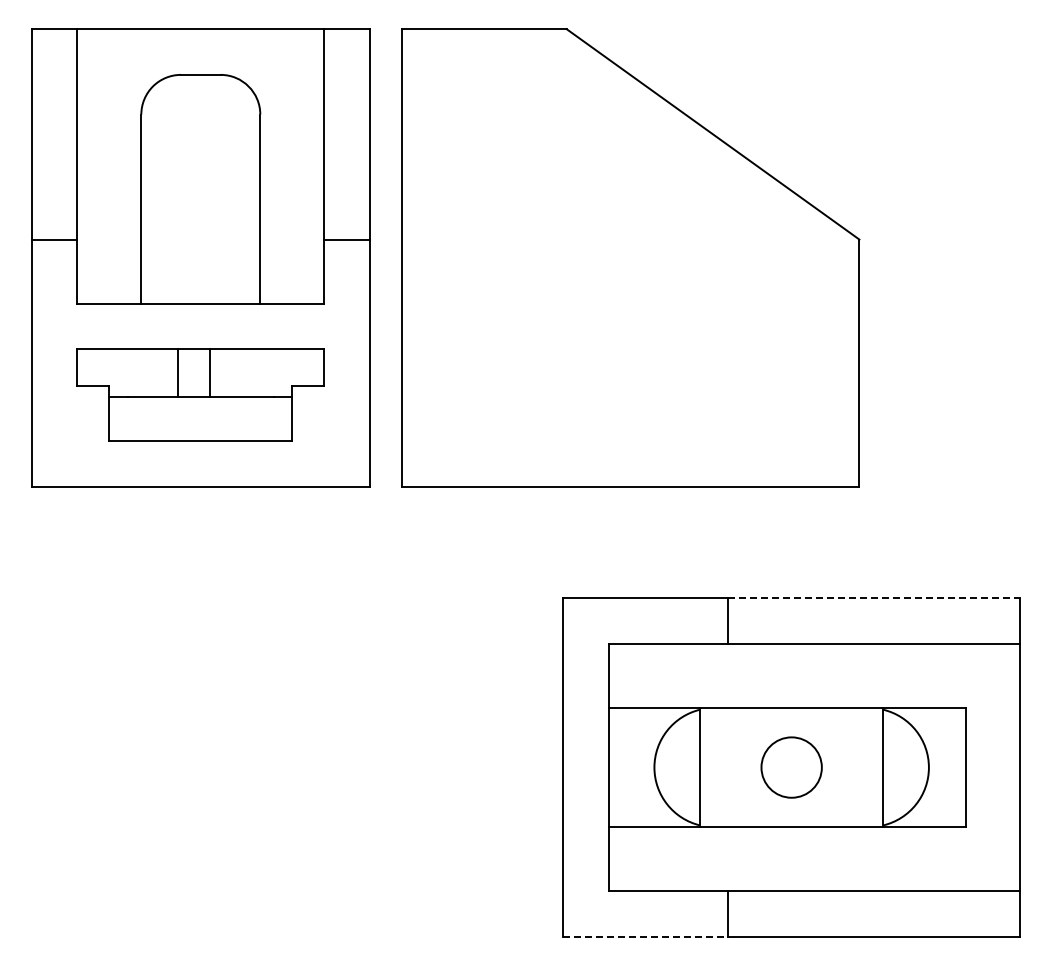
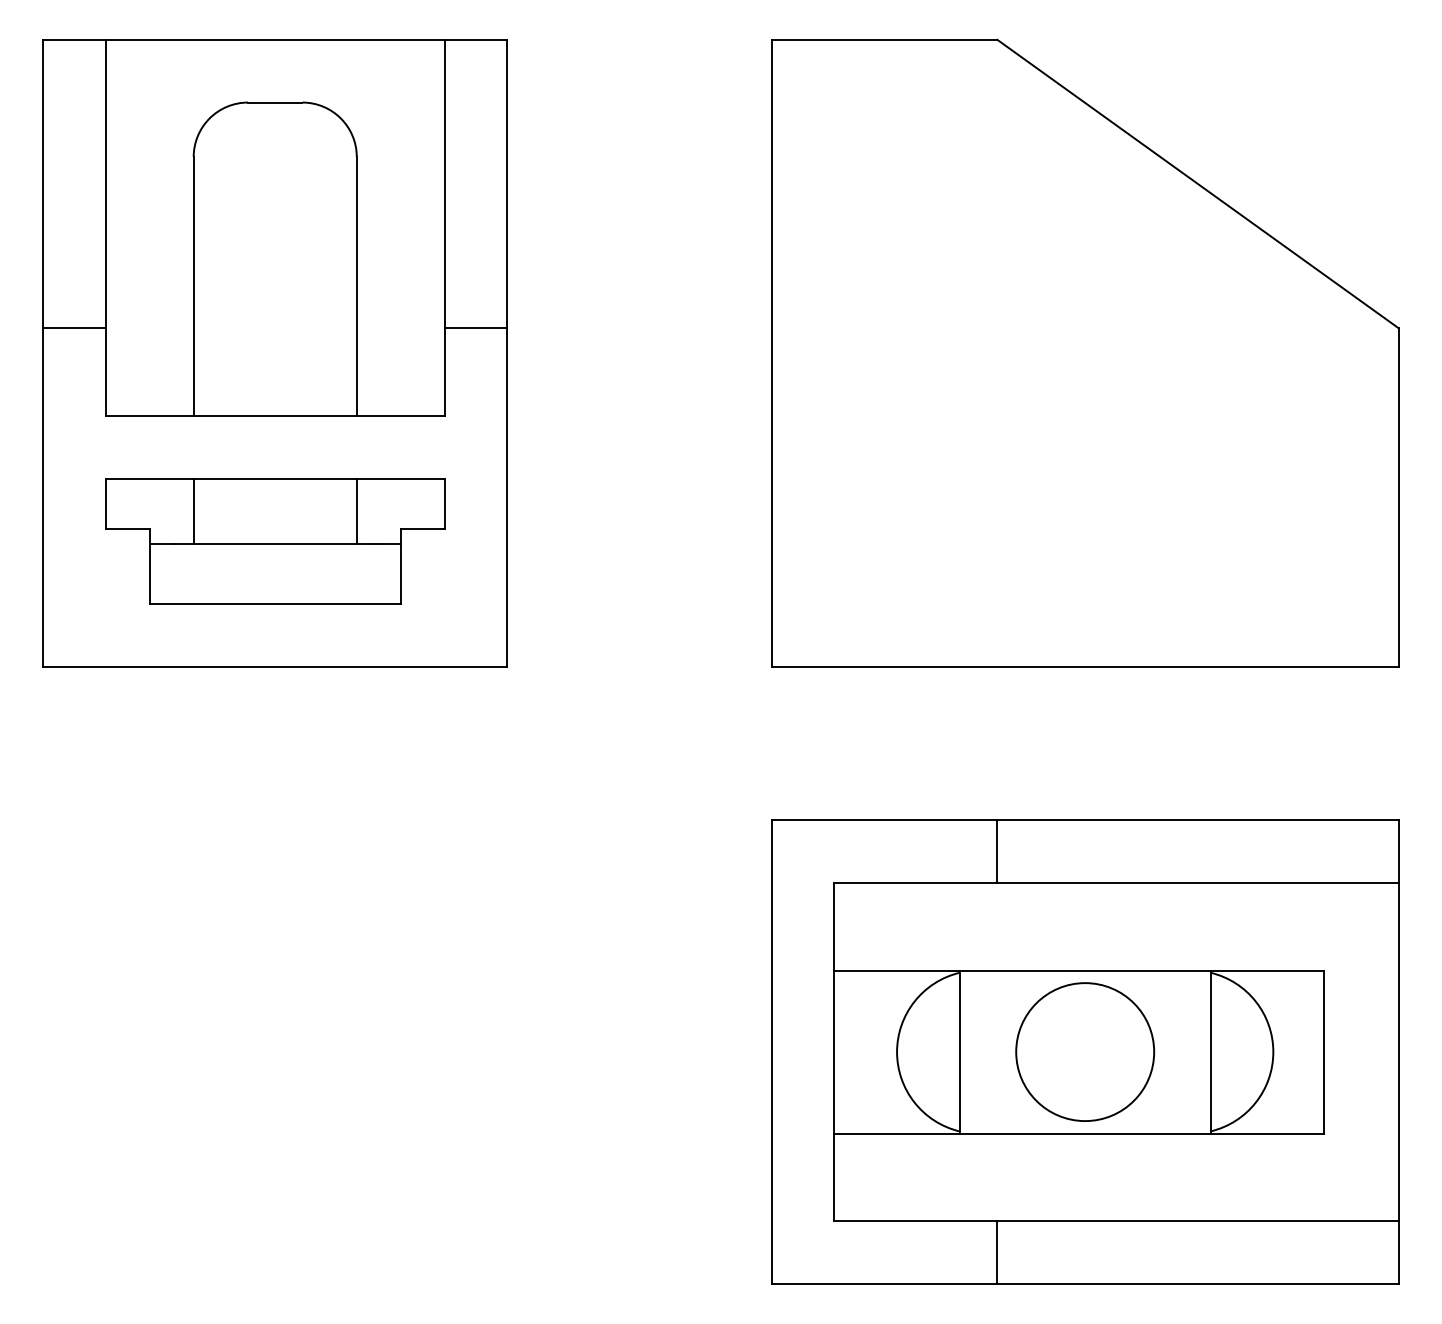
part: (630, 257) -> (1084, 352), moved
line: (178, 372) -> (193, 510), moved
line: (210, 372) -> (357, 510), moved
line: (874, 598) -> (1198, 820), dashed -> solid
circle: (791, 767) -> (1084, 1051), size x1.67
line: (645, 936) -> (884, 1283), dashed -> solid

